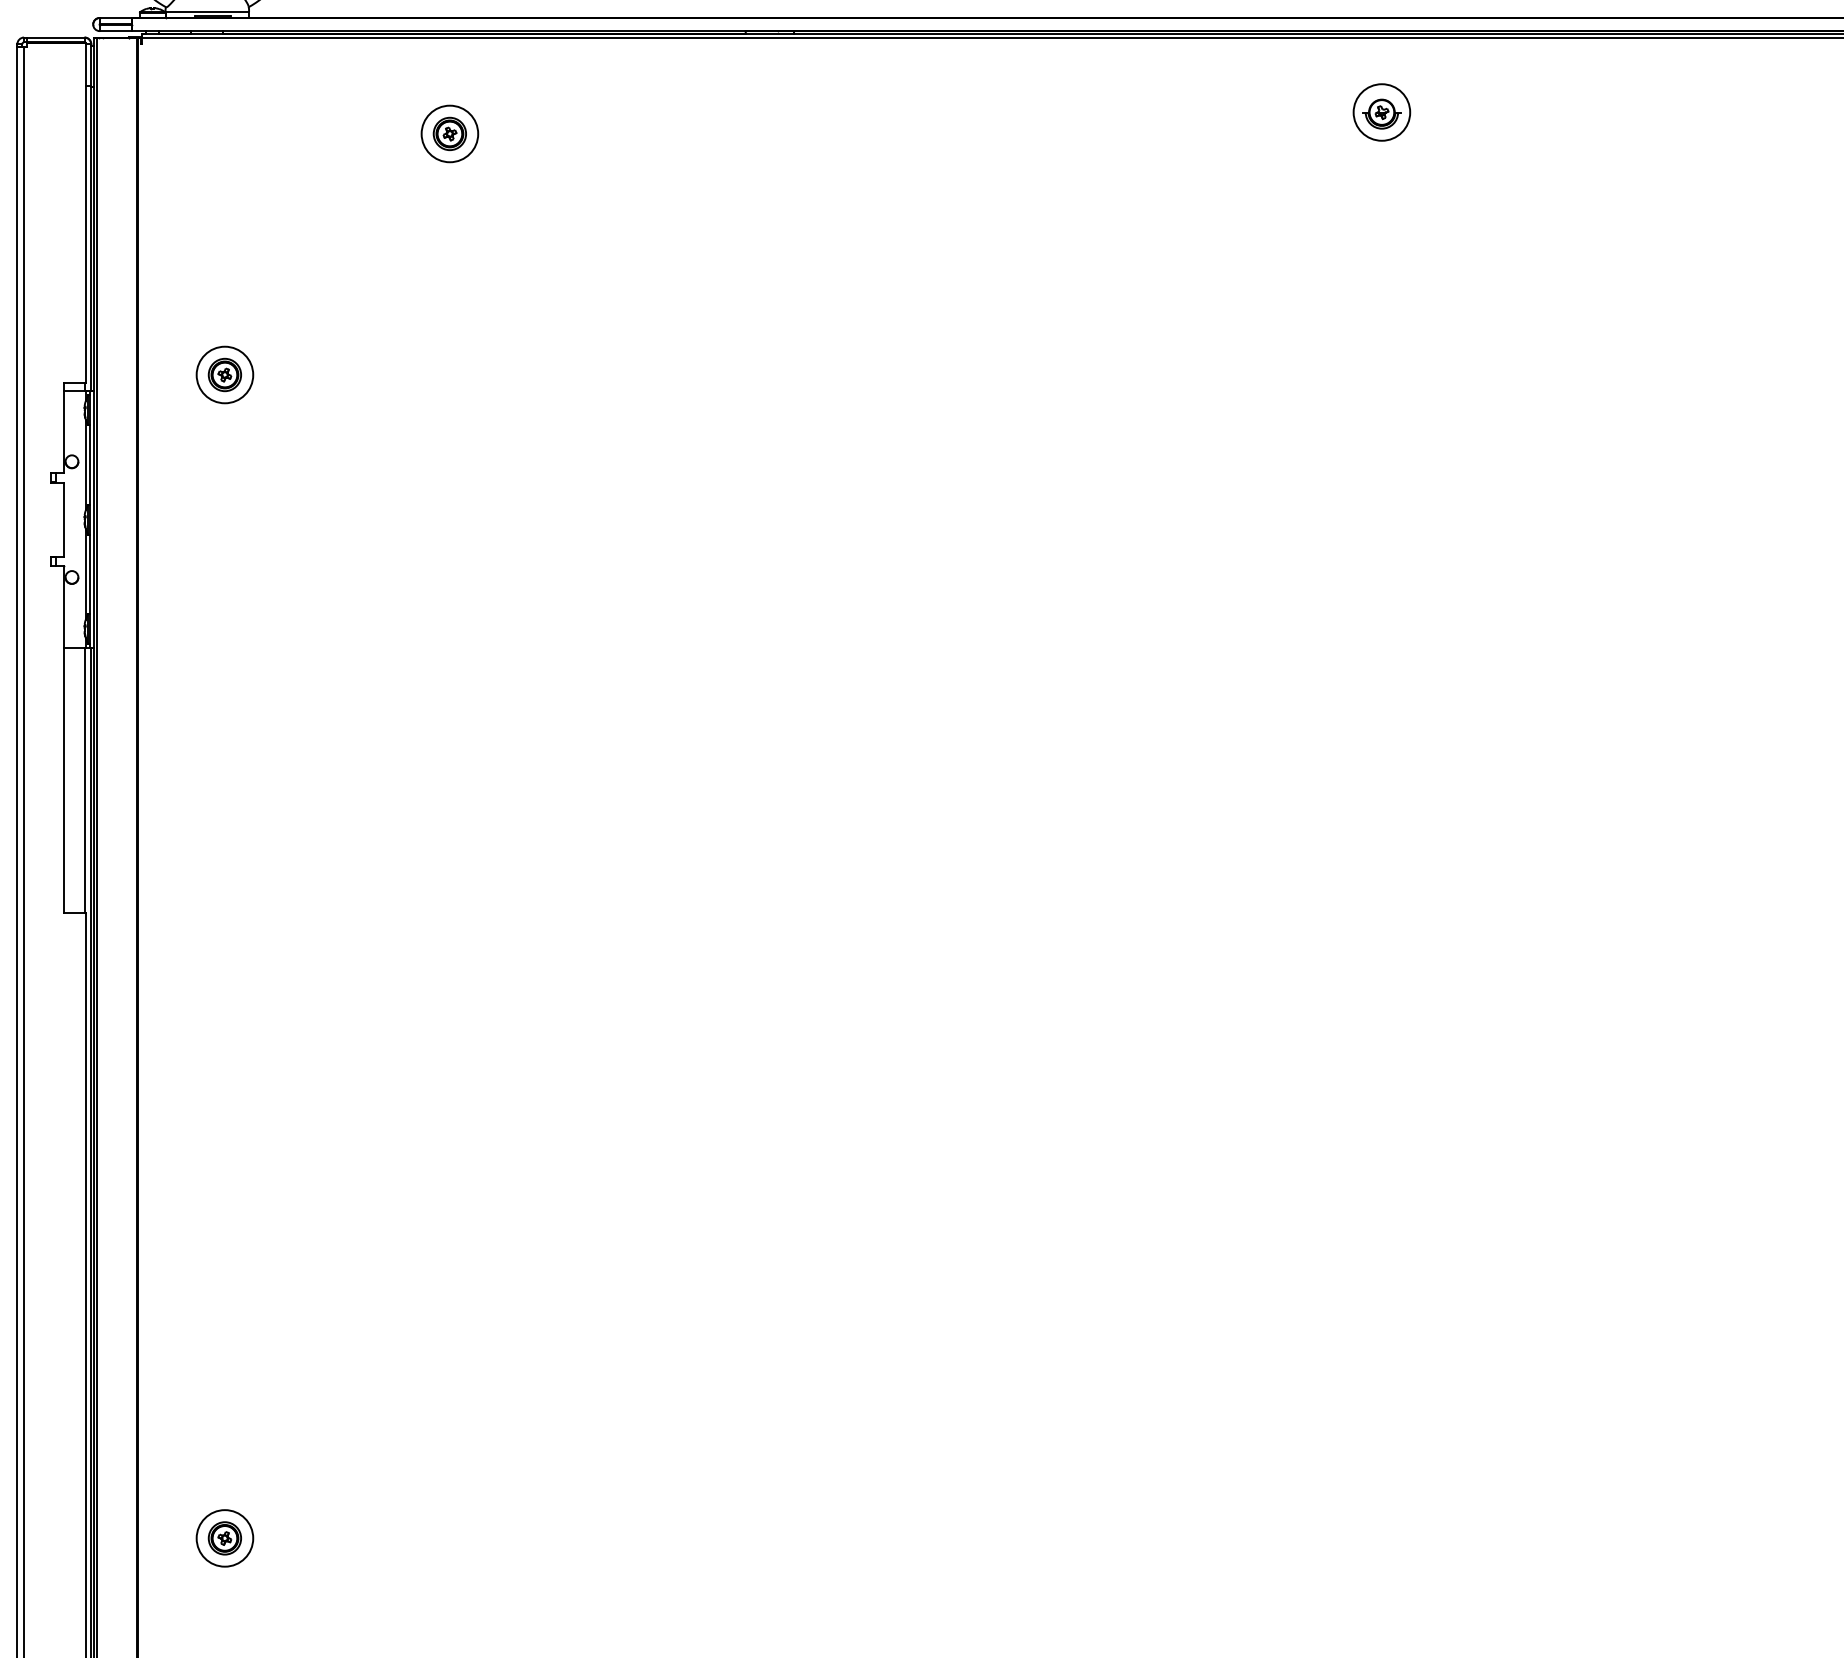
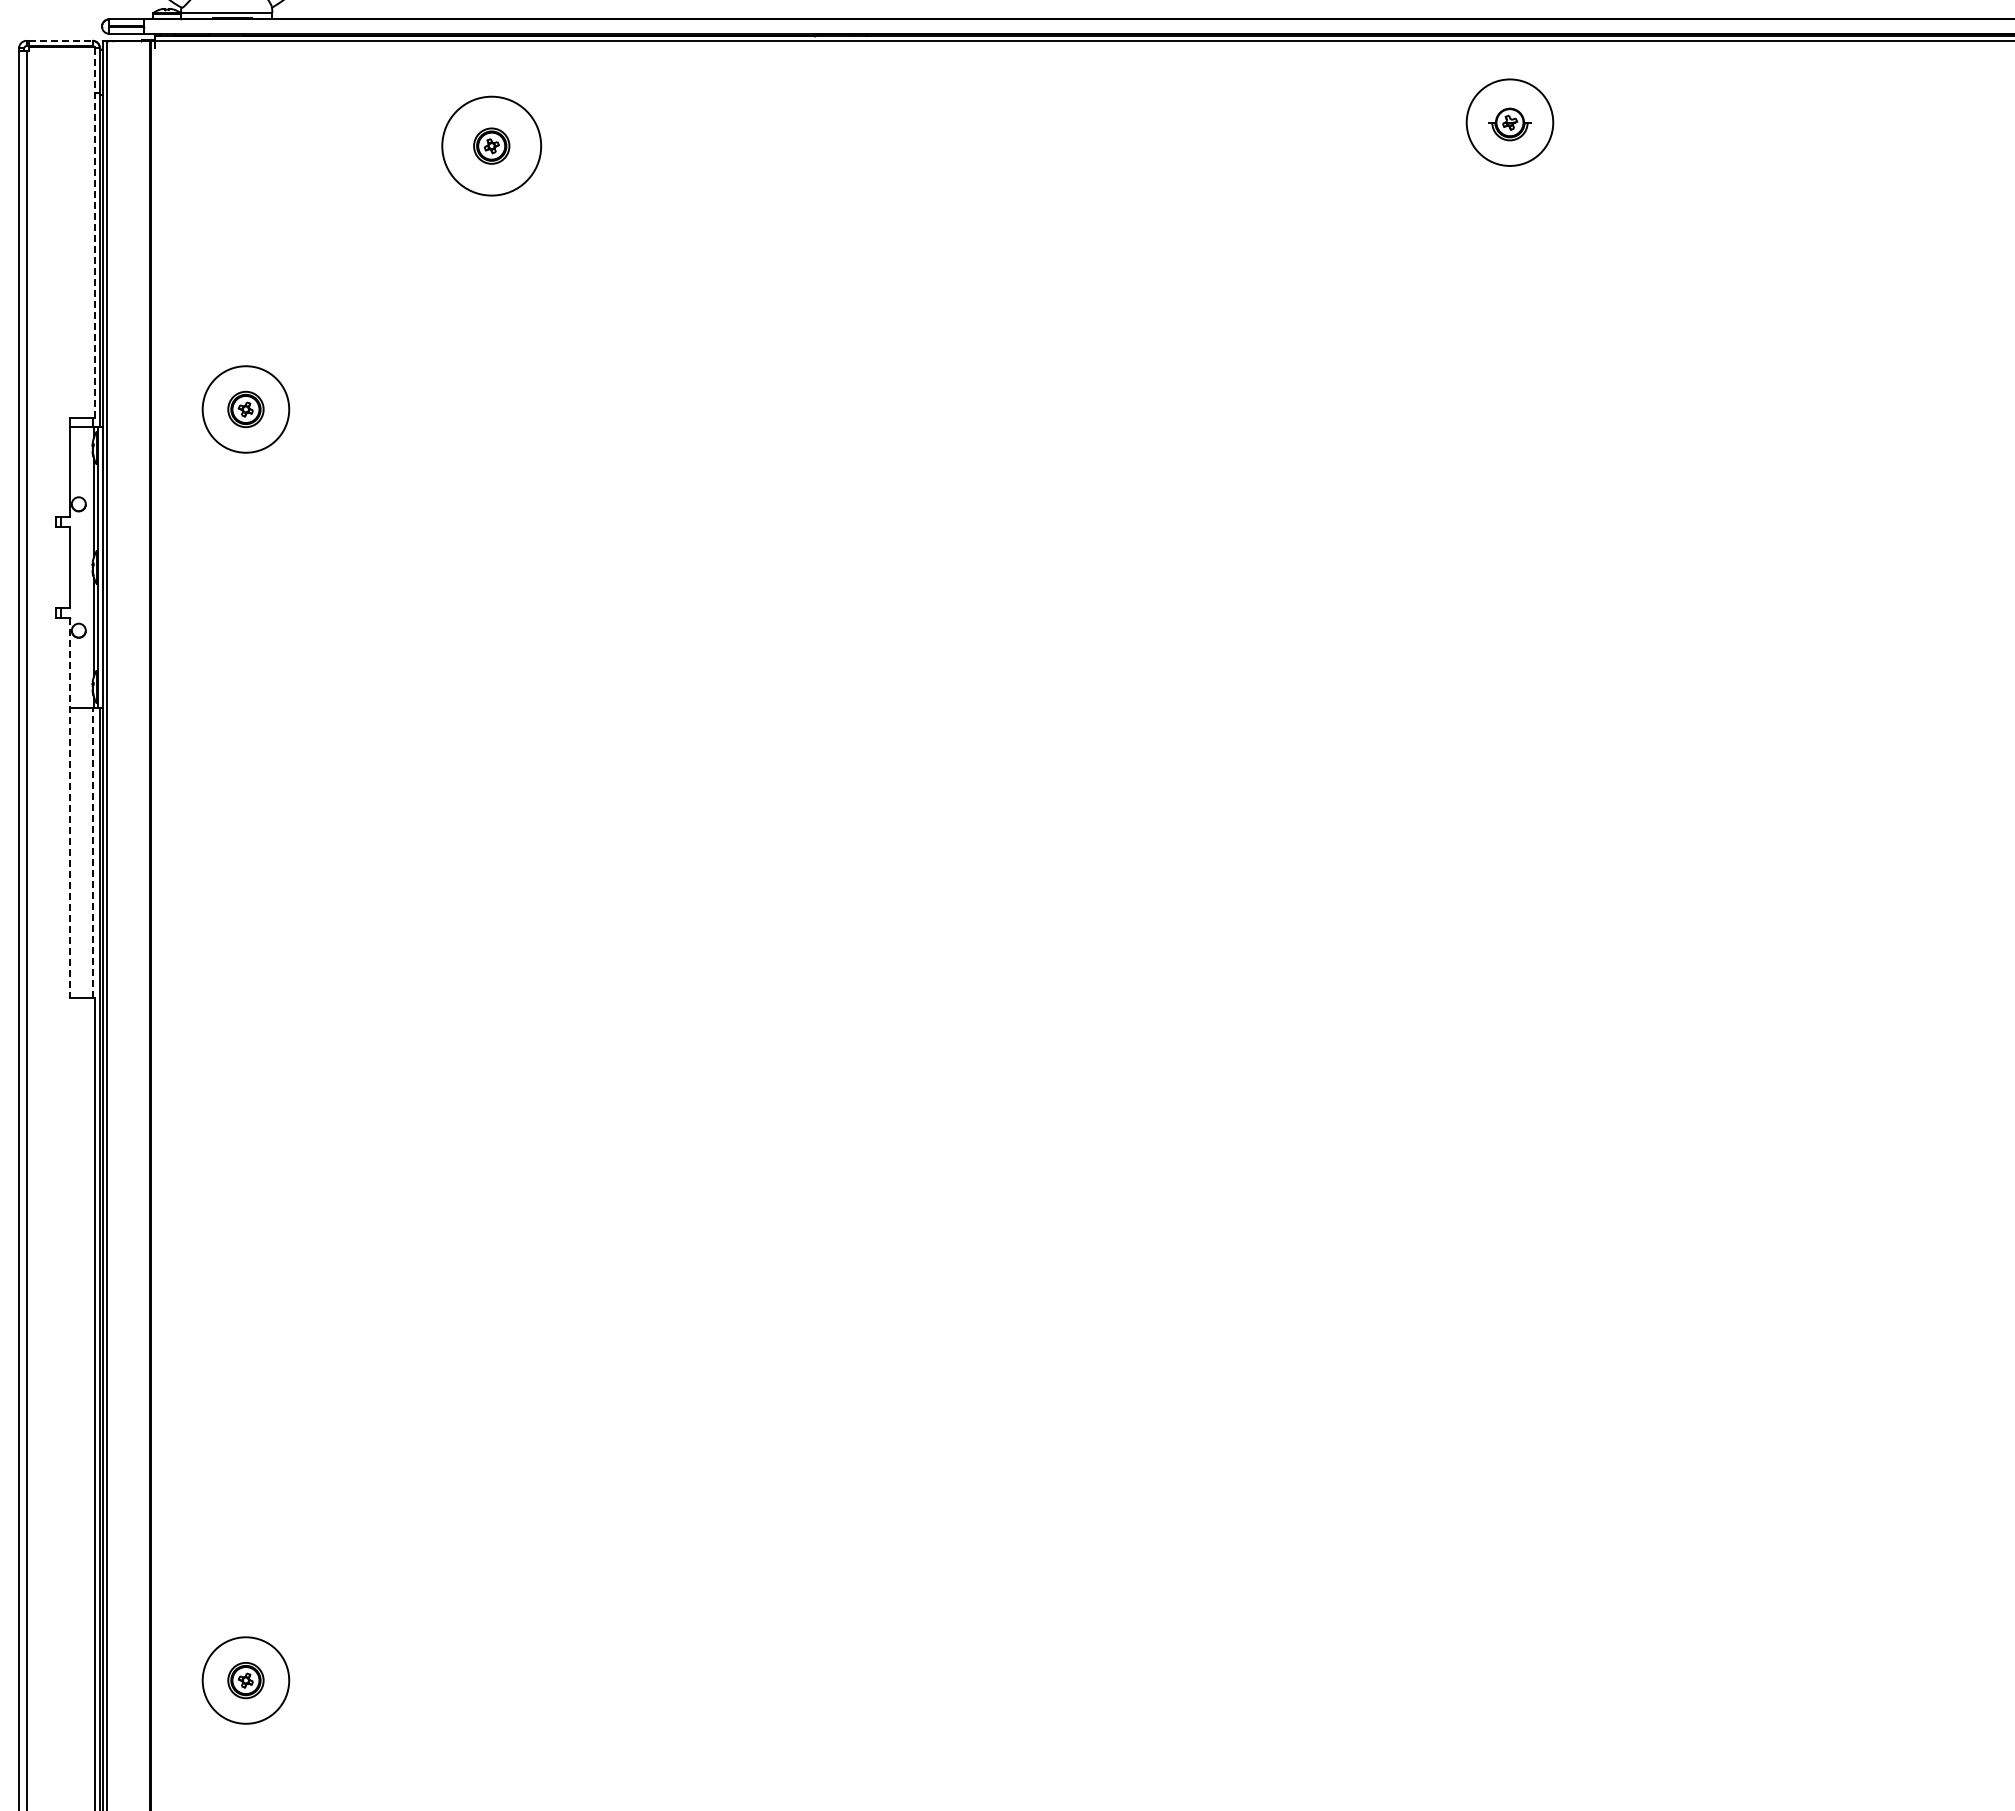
line: (55, 37) -> (60, 40), solid -> dashed
circle: (1381, 112) -> (1509, 122), size x1.4
circle: (449, 134) -> (491, 146), size x1.6
line: (86, 213) -> (94, 232), solid -> dashed
circle: (224, 375) -> (245, 409), size x1.4
line: (64, 740) -> (70, 808), solid -> dashed
line: (84, 780) -> (92, 852), solid -> dashed
circle: (224, 1538) -> (245, 1680), size x1.4

